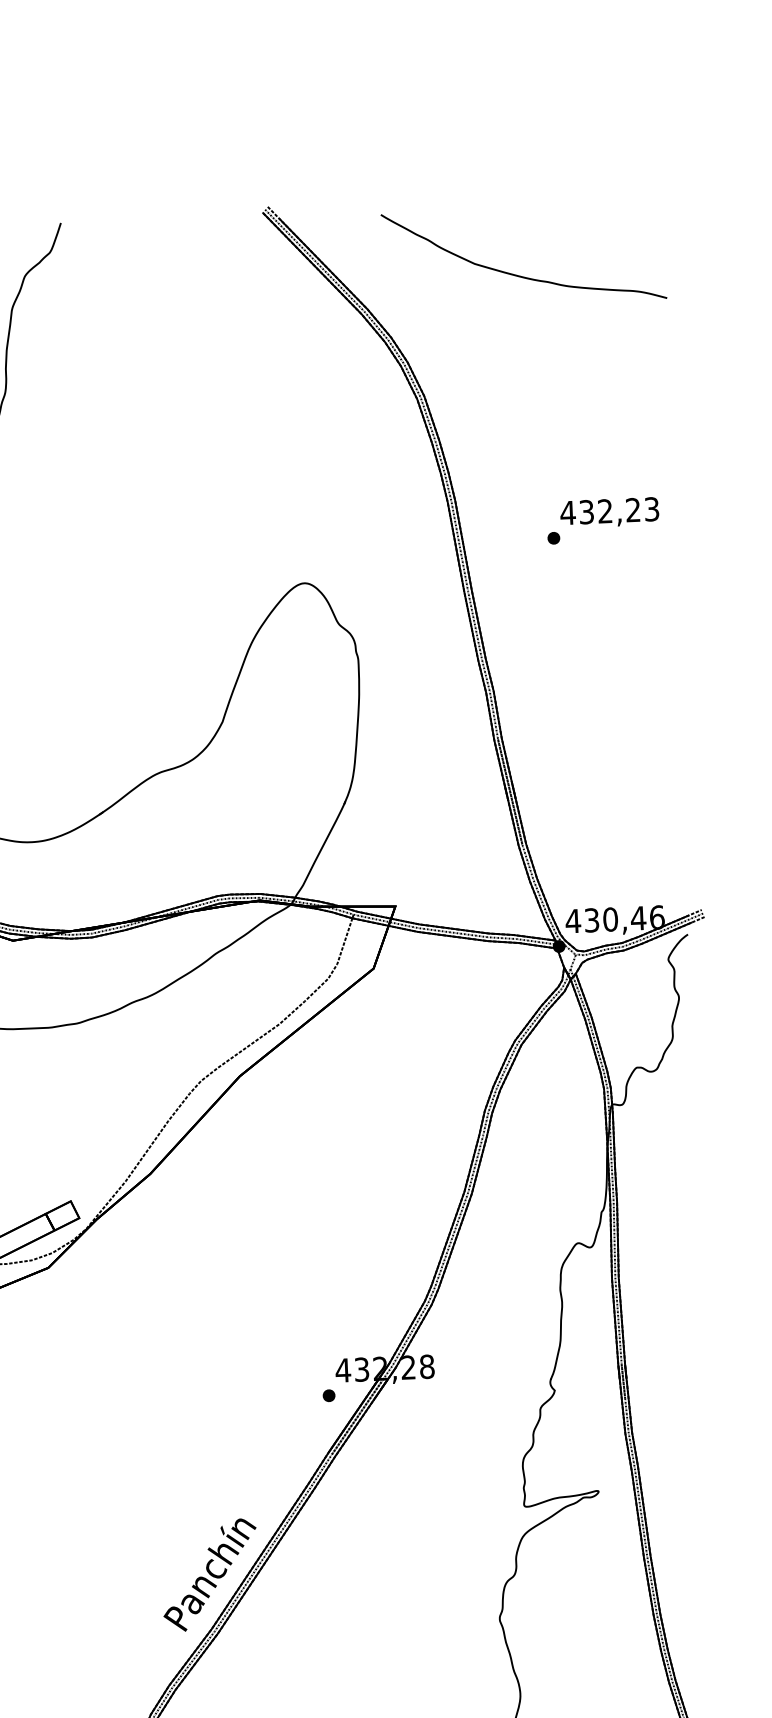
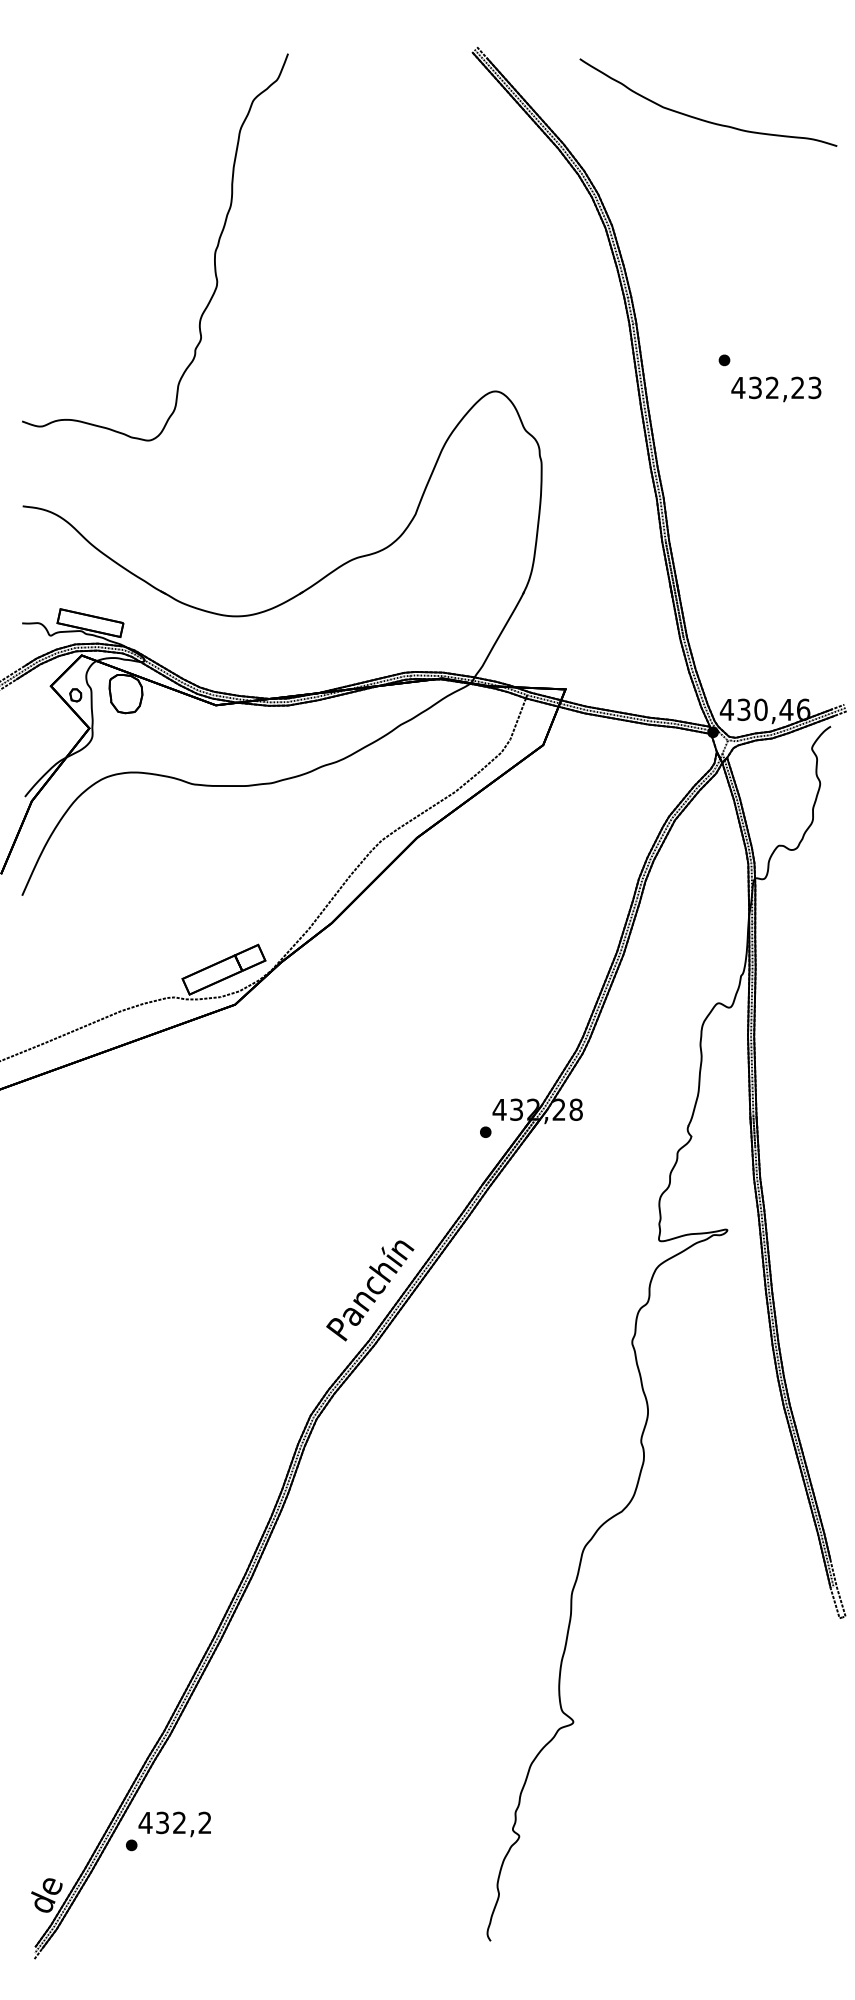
text: (609, 512) -> (776, 389), moved

